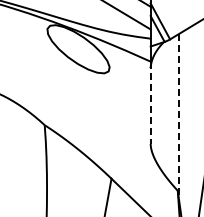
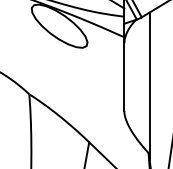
line: (150, 103) -> (124, 74), dashed -> solid
line: (178, 116) -> (149, 86), dashed -> solid

